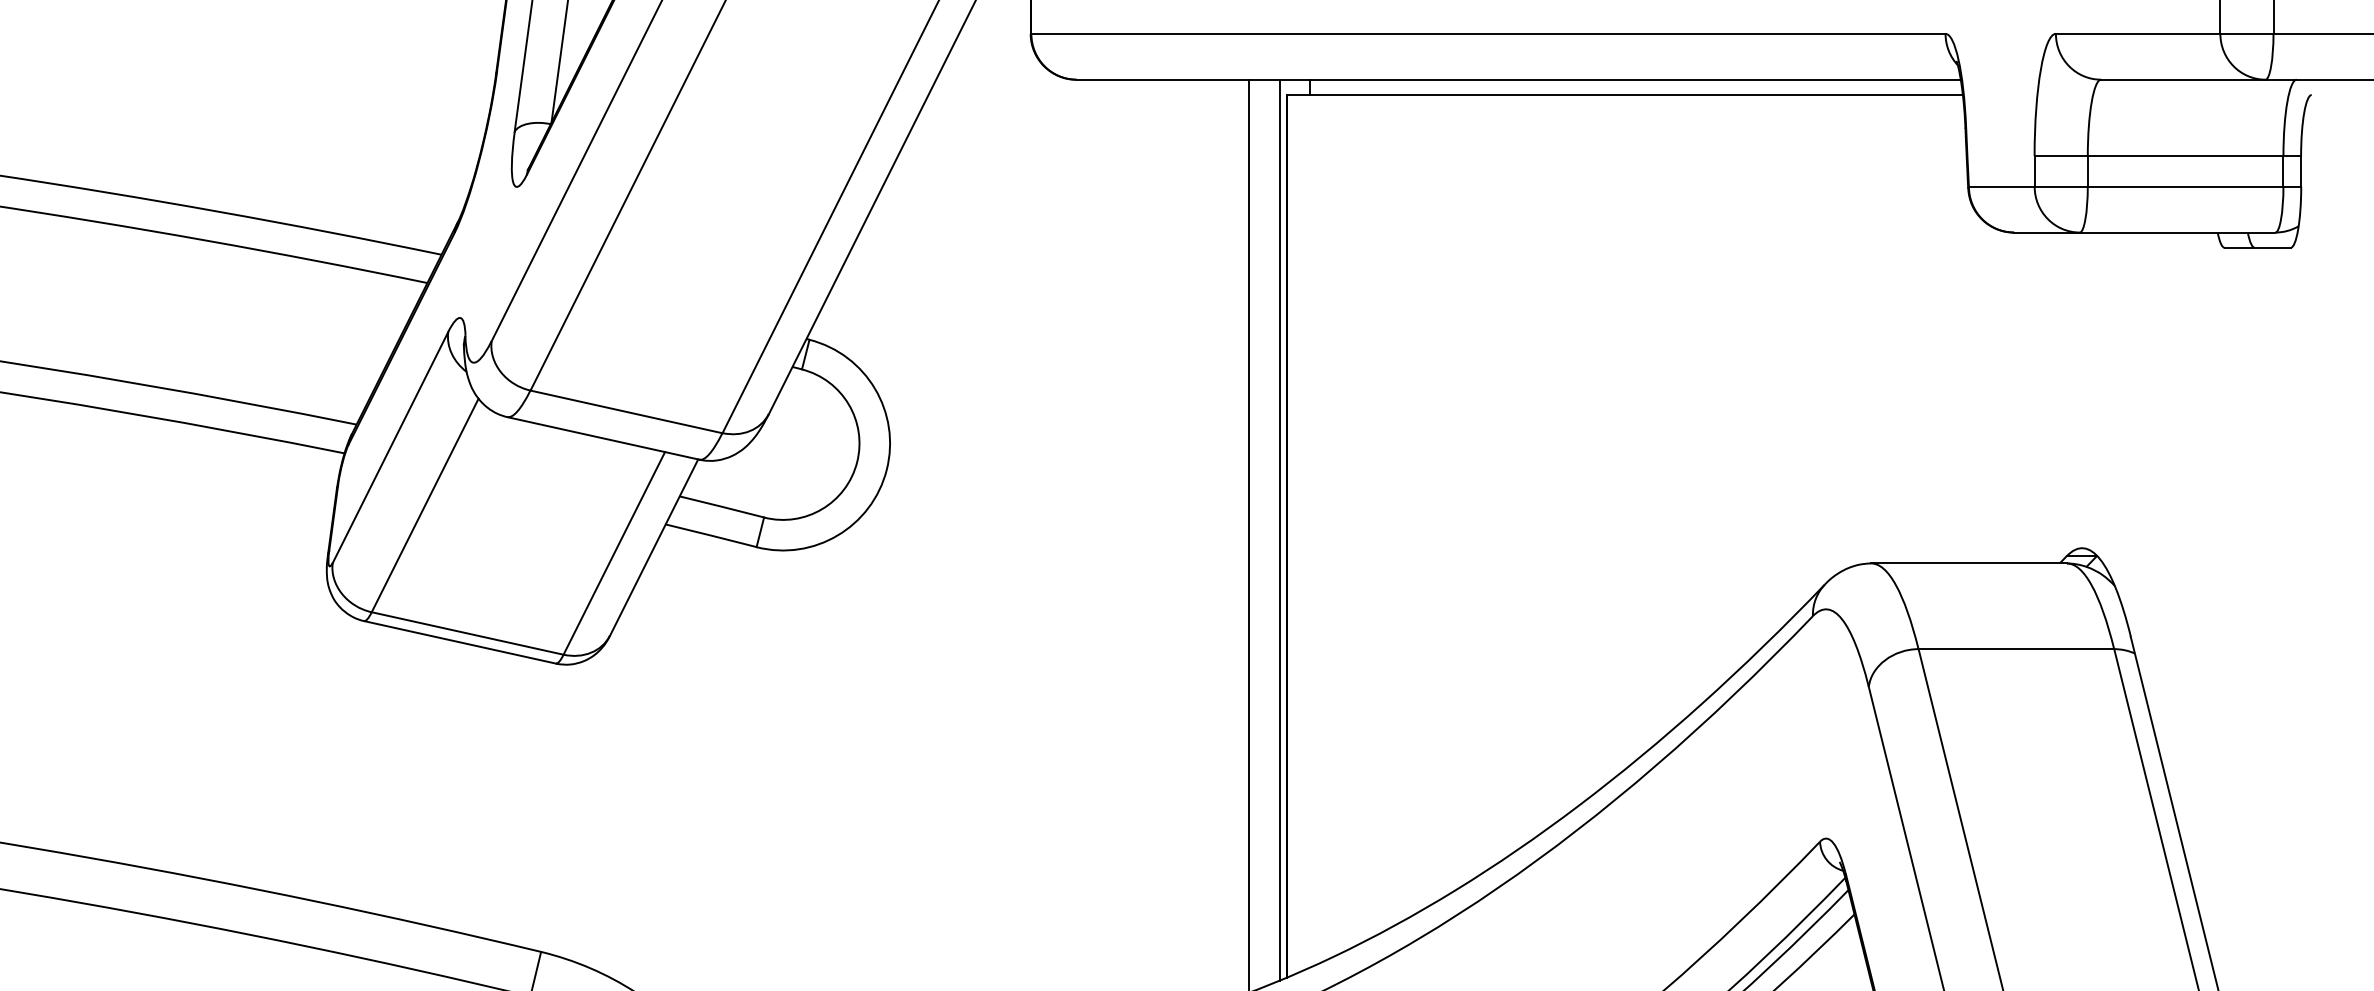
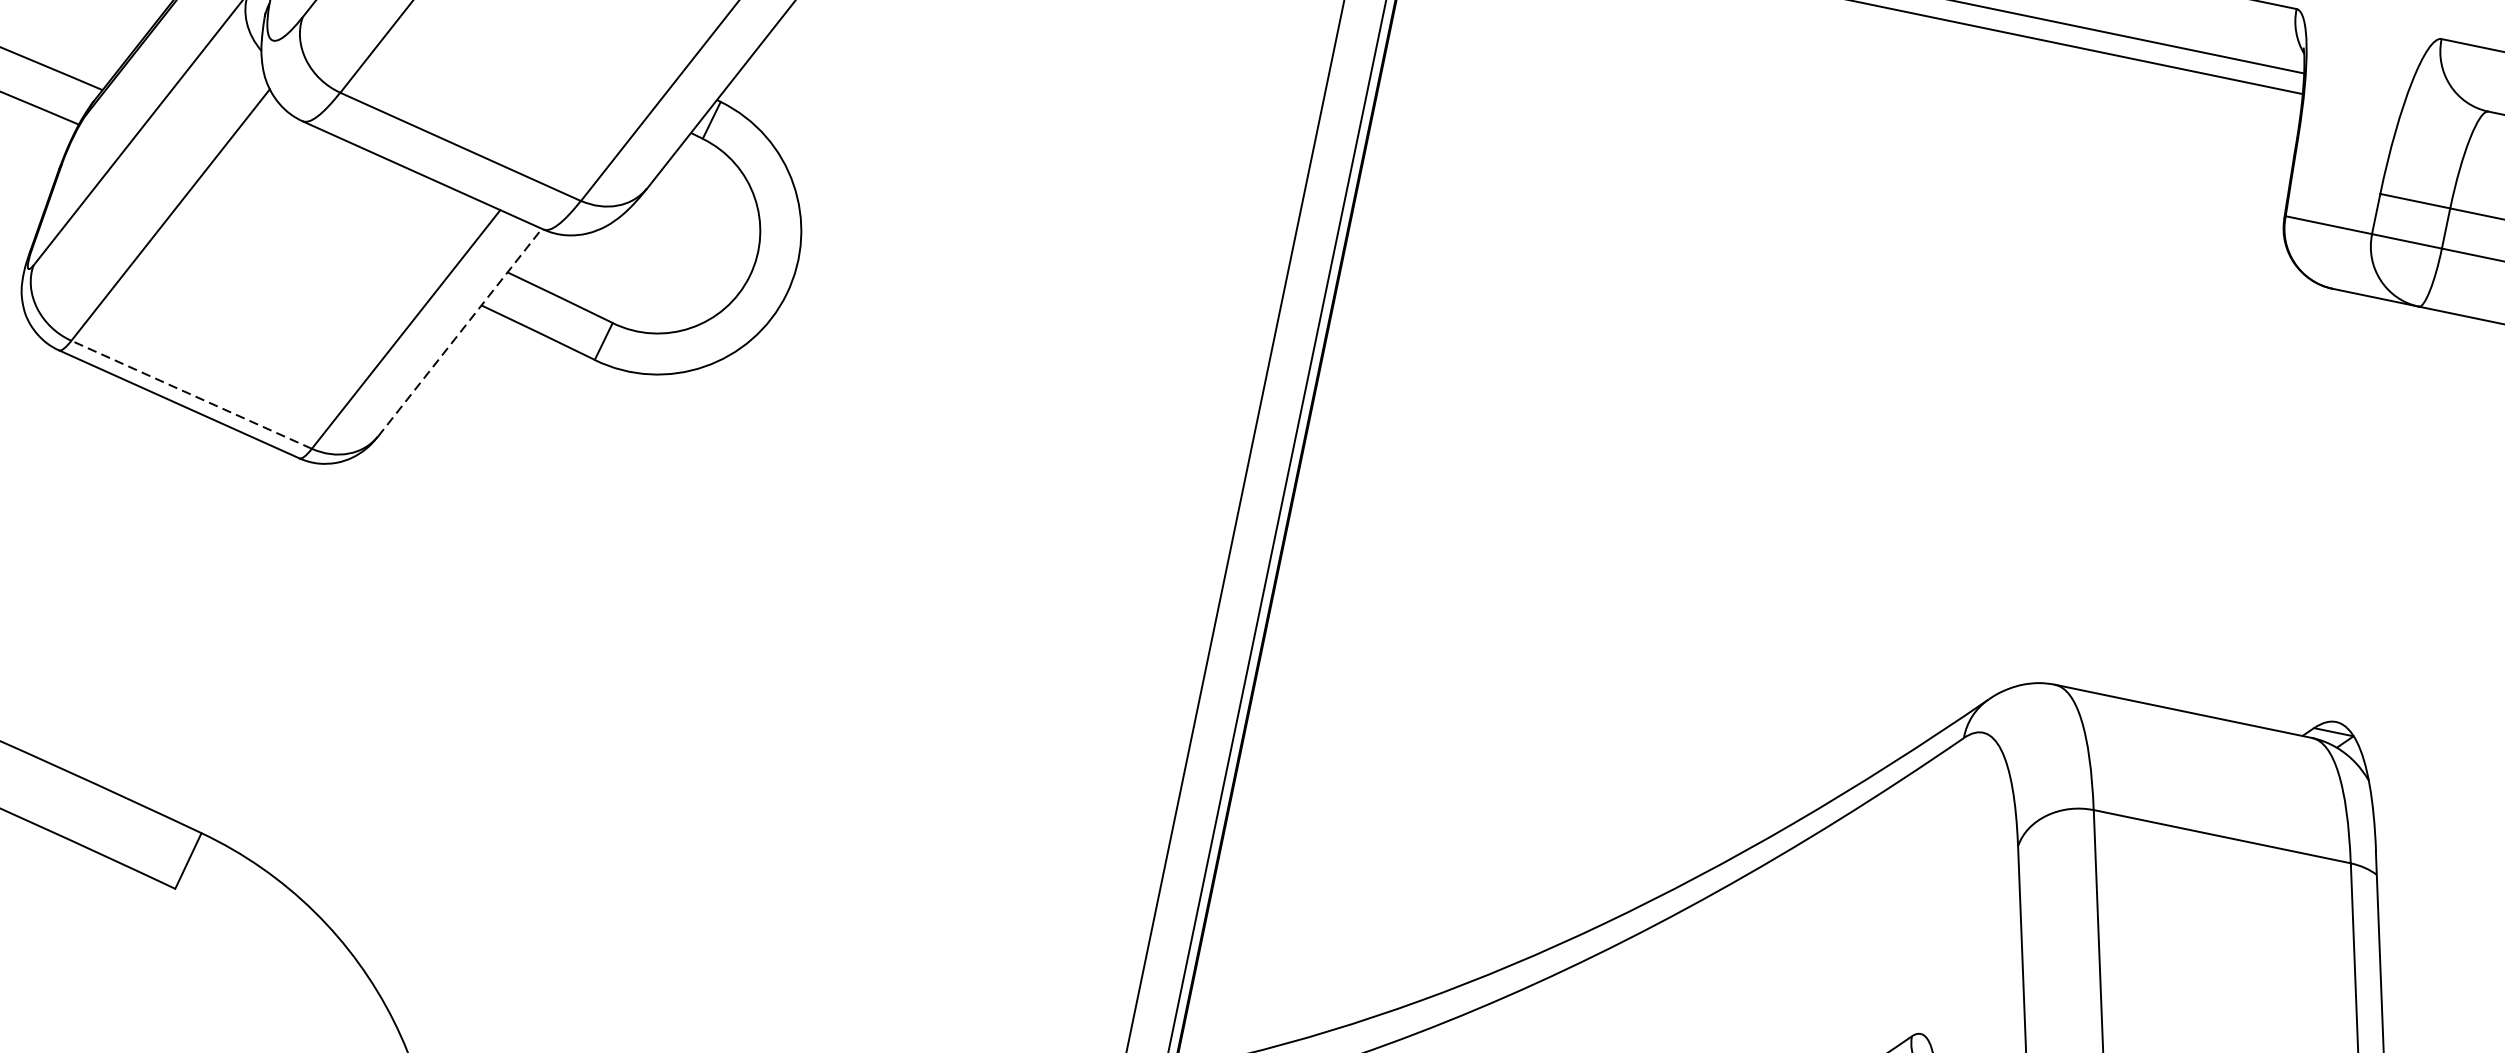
line: (654, 547) -> (460, 332), solid -> dashed
line: (467, 633) -> (191, 394), solid -> dashed

